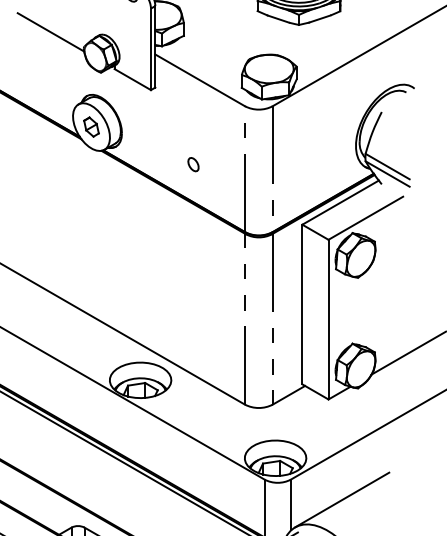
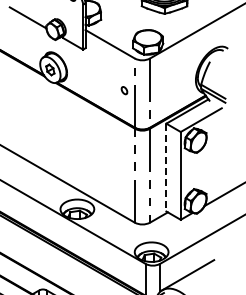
part: (193, 164) -> (124, 90), moved
line: (302, 304) -> (166, 167), solid -> dashed

